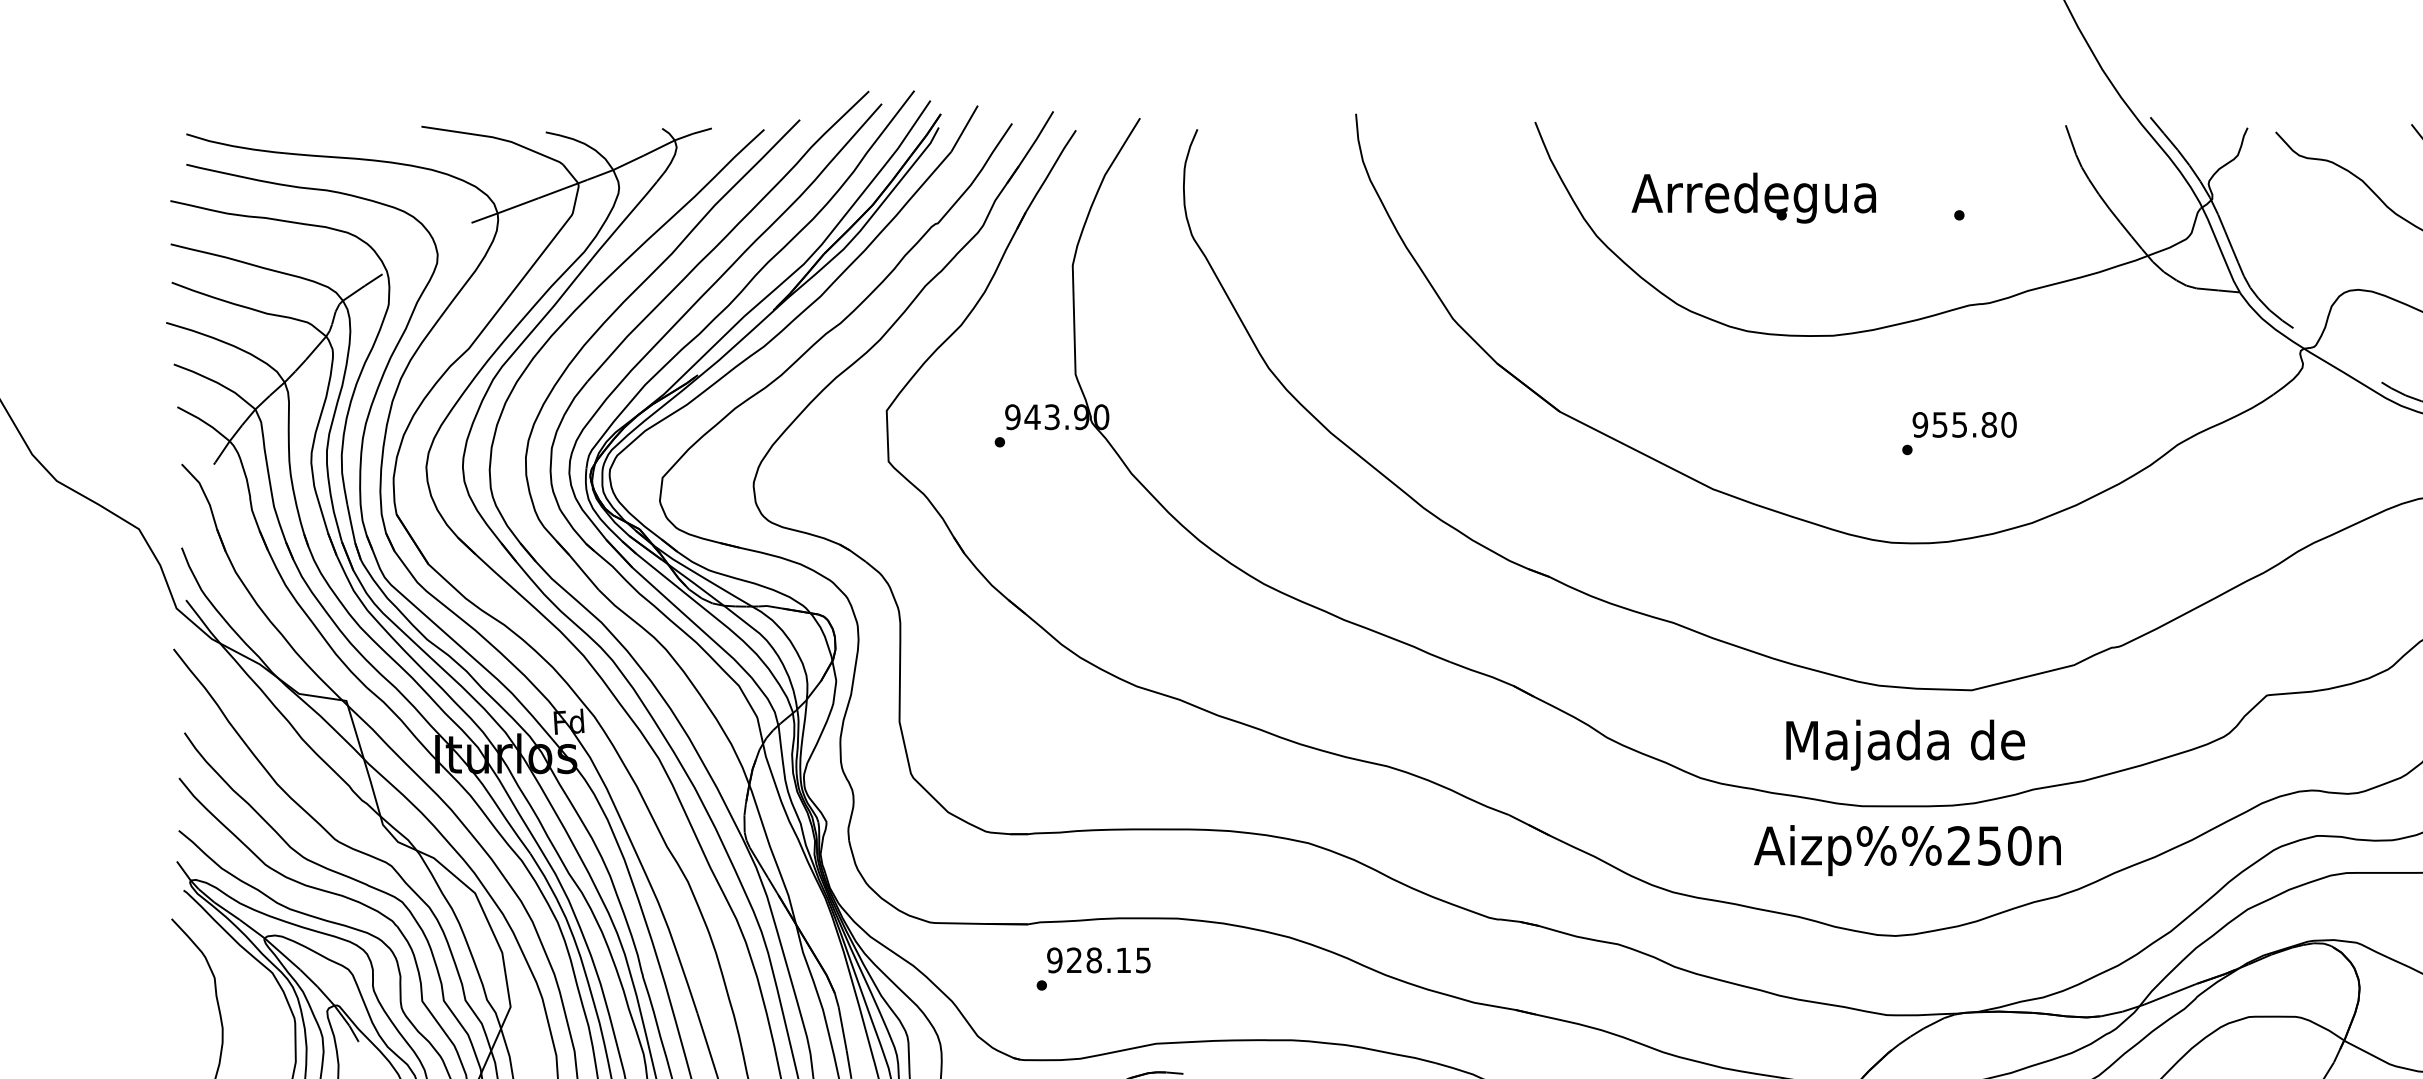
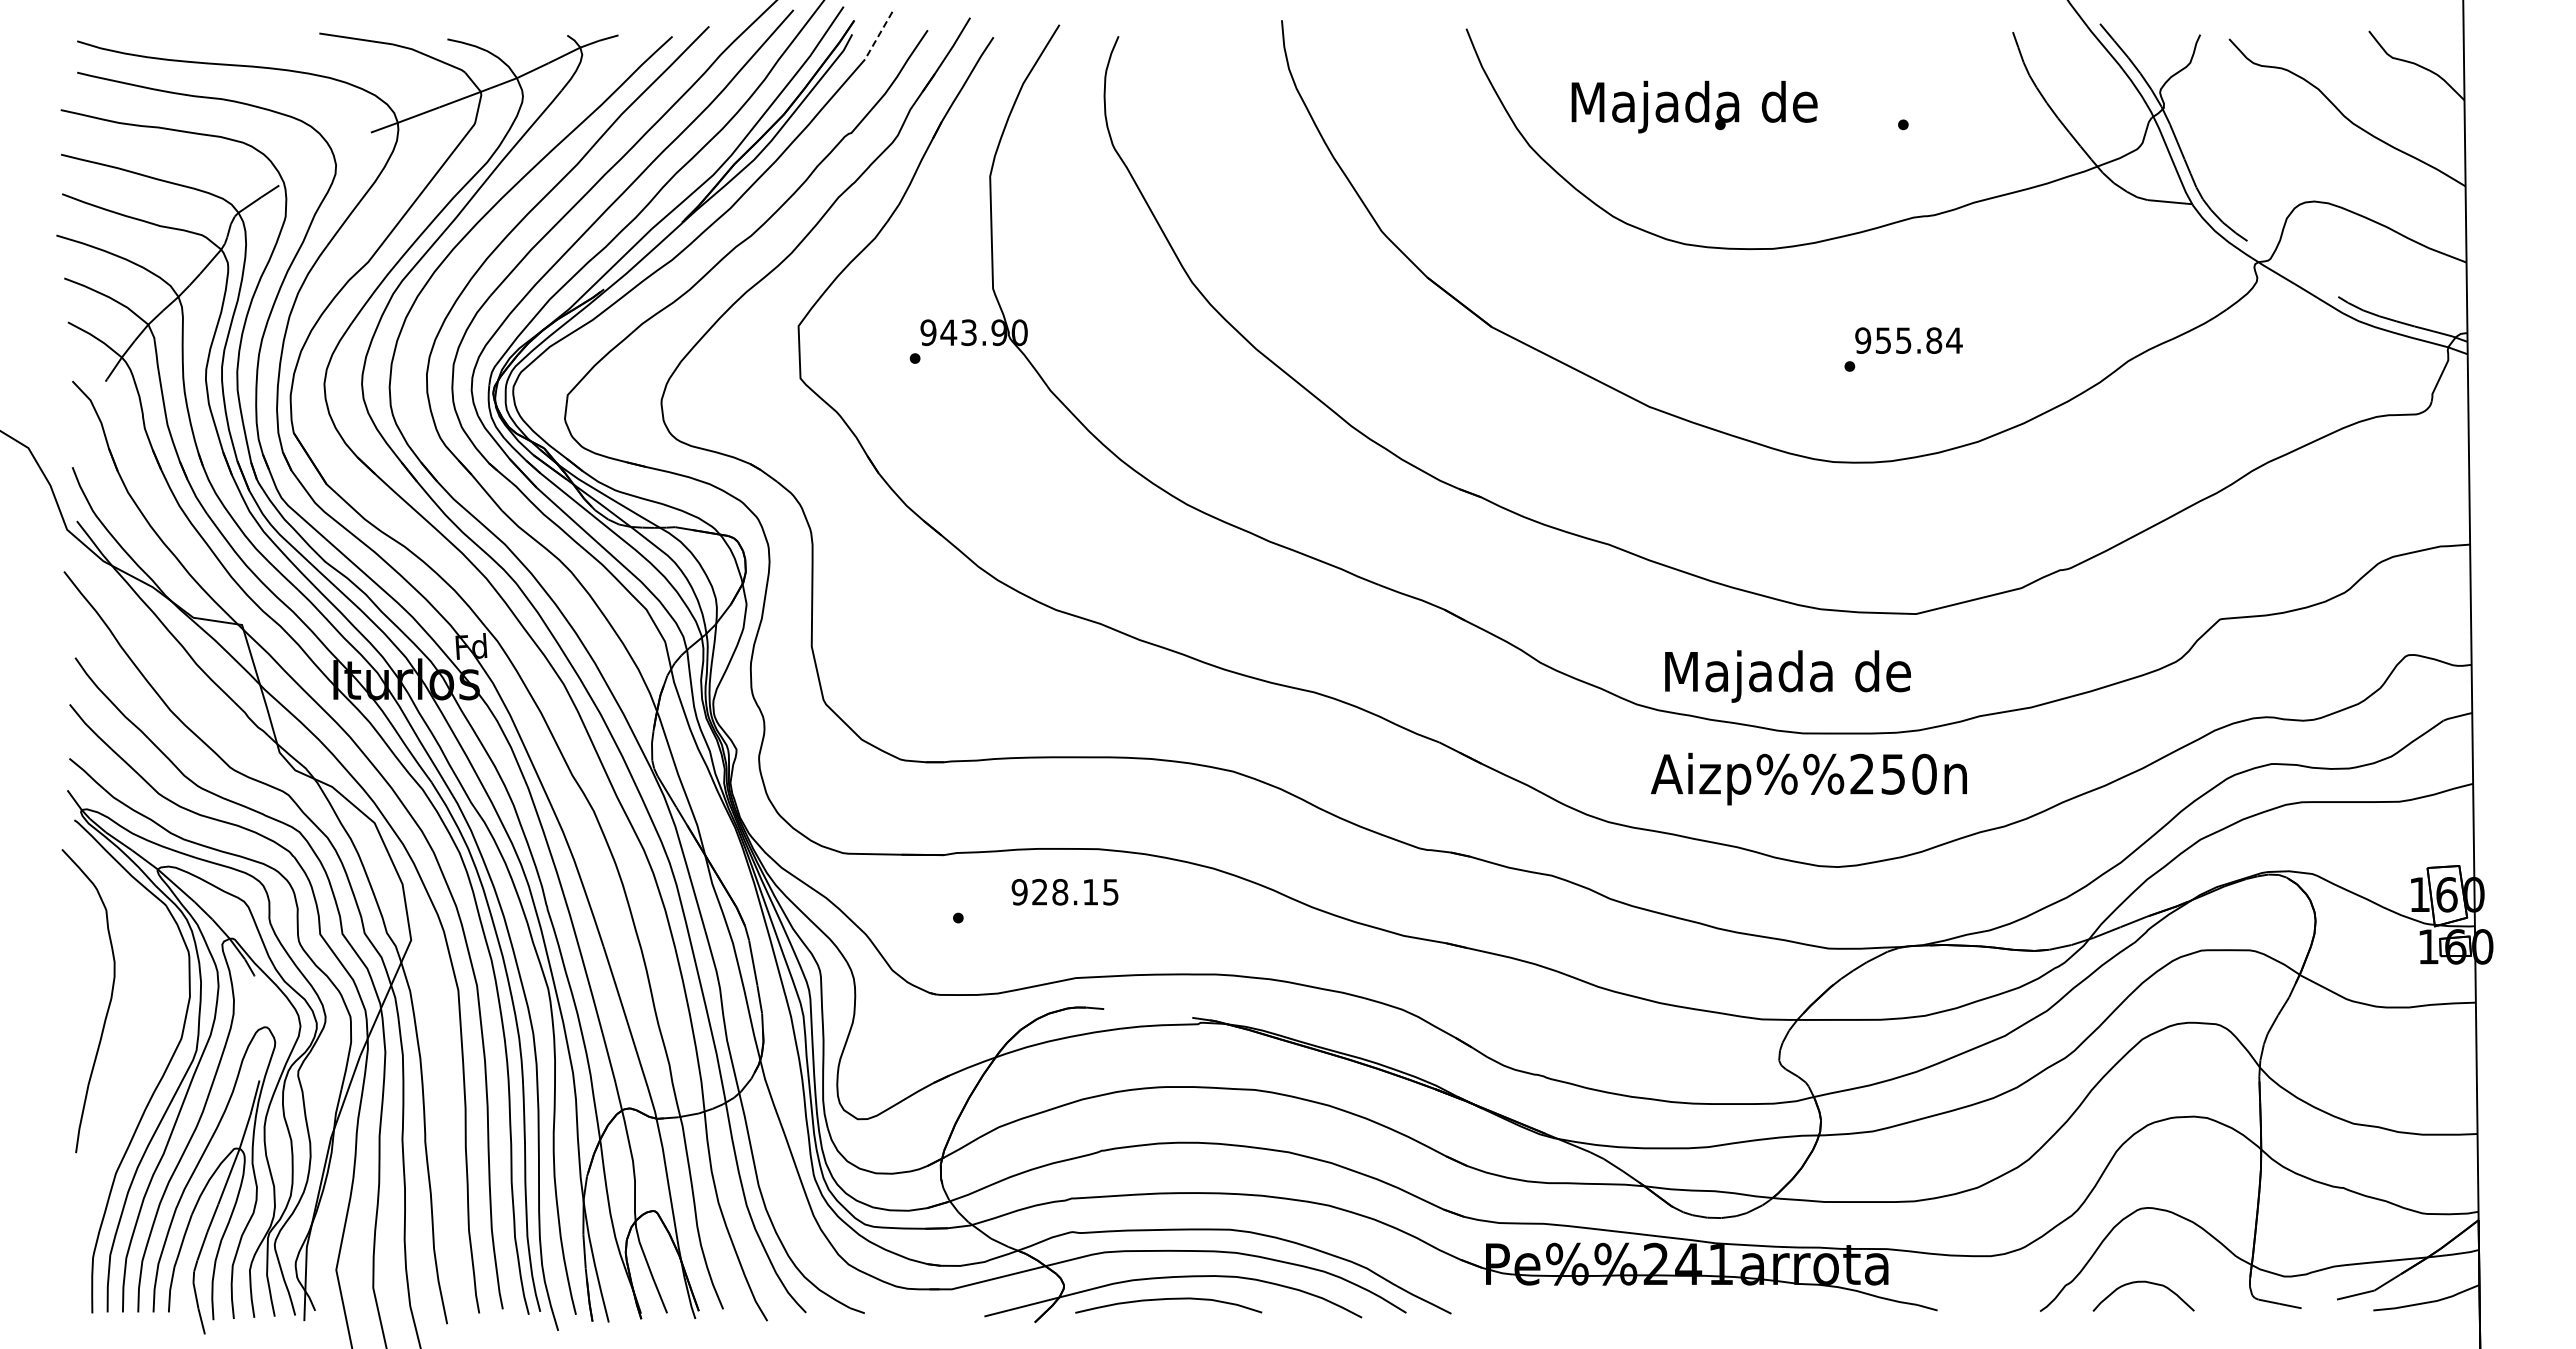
line: (964, 129) -> (878, 36), solid -> dashed
text: (1753, 197) -> (1691, 106), Arredegua -> Majada de
text: (2009, 424) -> (1954, 340), 955.80 -> 955.84
text: (1905, 745) -> (1787, 676), moved
text: (1907, 849) -> (1808, 778), moved
text: (1098, 960) -> (1064, 892), moved

